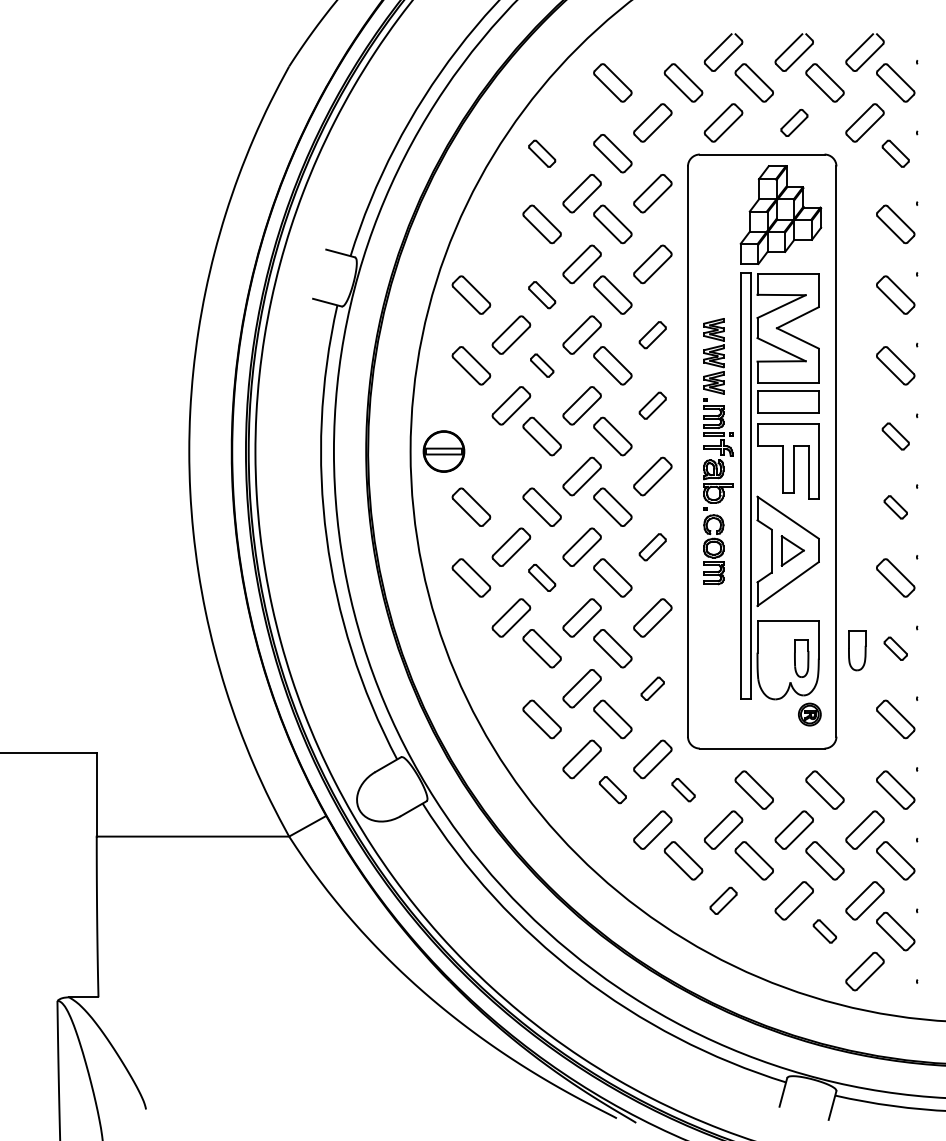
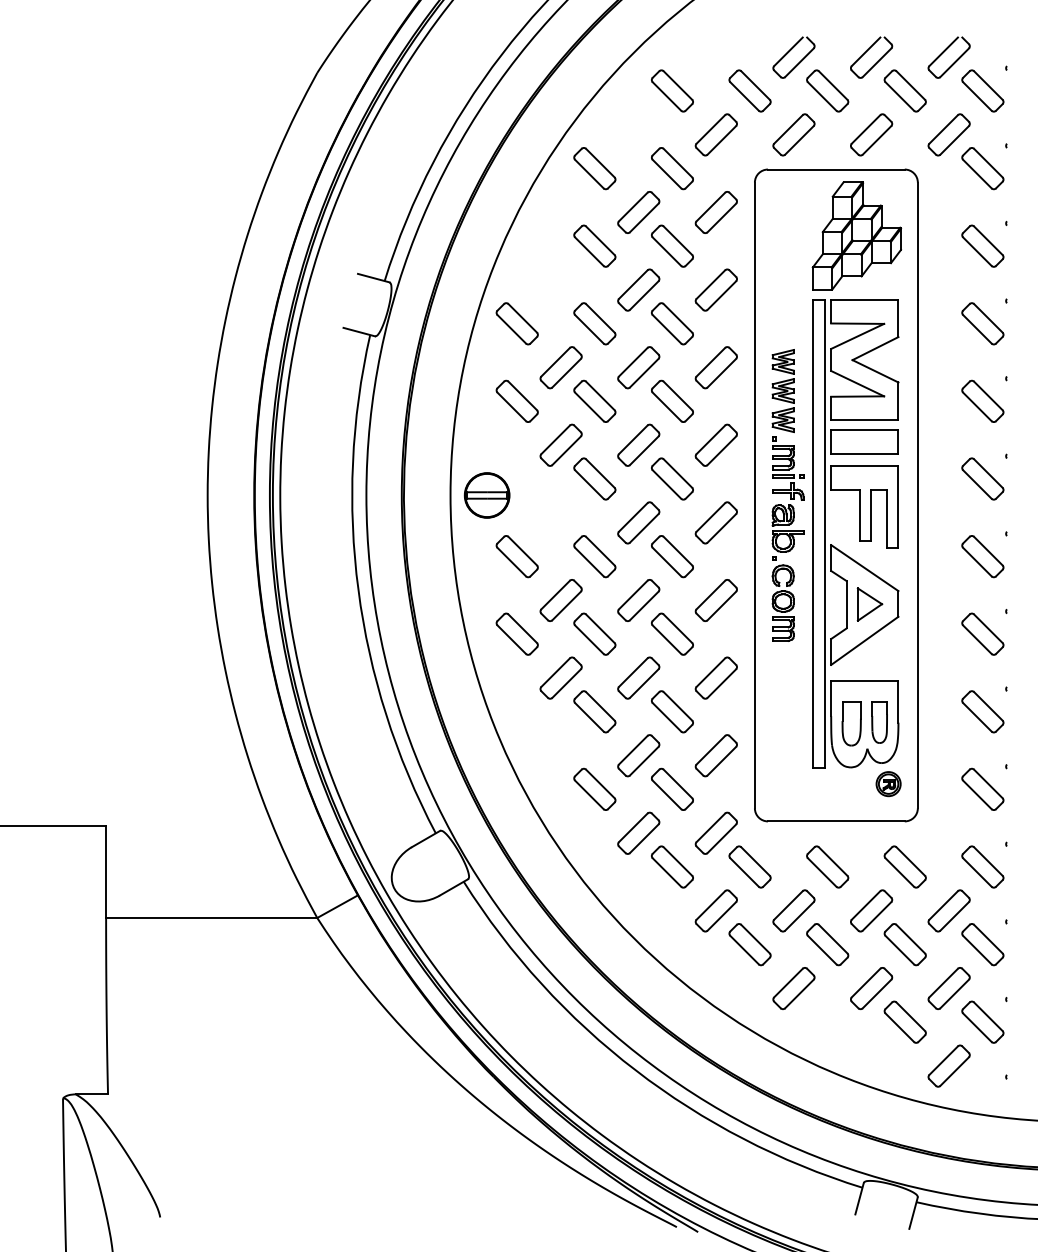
part: (794, 122) -> (871, 134), size x1.43
part: (541, 153) -> (594, 168), size x1.43
part: (895, 153) -> (982, 168), size x1.43
part: (541, 294) -> (594, 323), size x1.43
part: (652, 334) -> (715, 367), size x1.43
part: (541, 365) -> (594, 400), size x1.67
part: (652, 405) -> (715, 444), size x1.43
part: (895, 436) -> (982, 478), size x1.43
part: (895, 507) -> (982, 556), size x1.67
part: (652, 547) -> (715, 600), size x1.43
part: (541, 577) -> (594, 633), size x1.43
part: (895, 648) -> (982, 711), size x1.67
part: (857, 650) -> (851, 723), moved
part: (652, 688) -> (715, 755), size x1.67
part: (612, 789) -> (672, 866), size x1.43
part: (683, 789) -> (749, 866), size x1.67
part: (723, 900) -> (793, 988), size x1.43
part: (824, 930) -> (904, 1021), size x1.67

